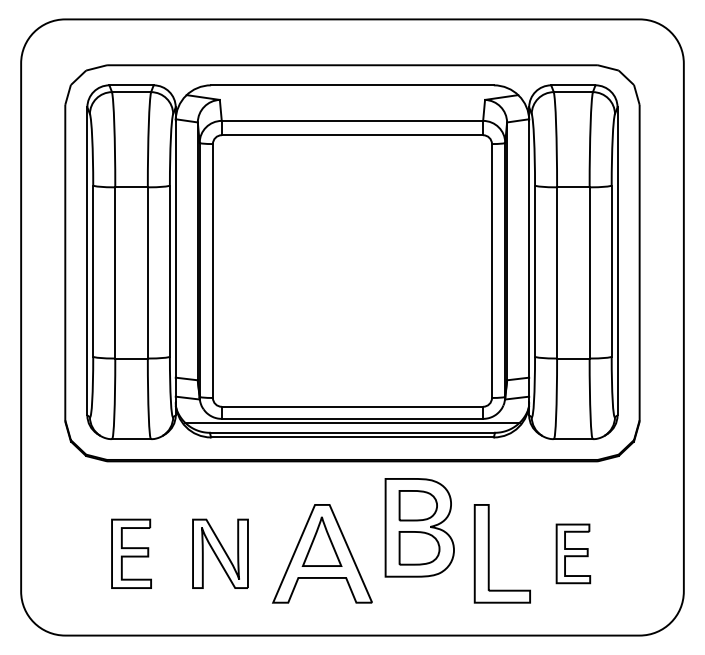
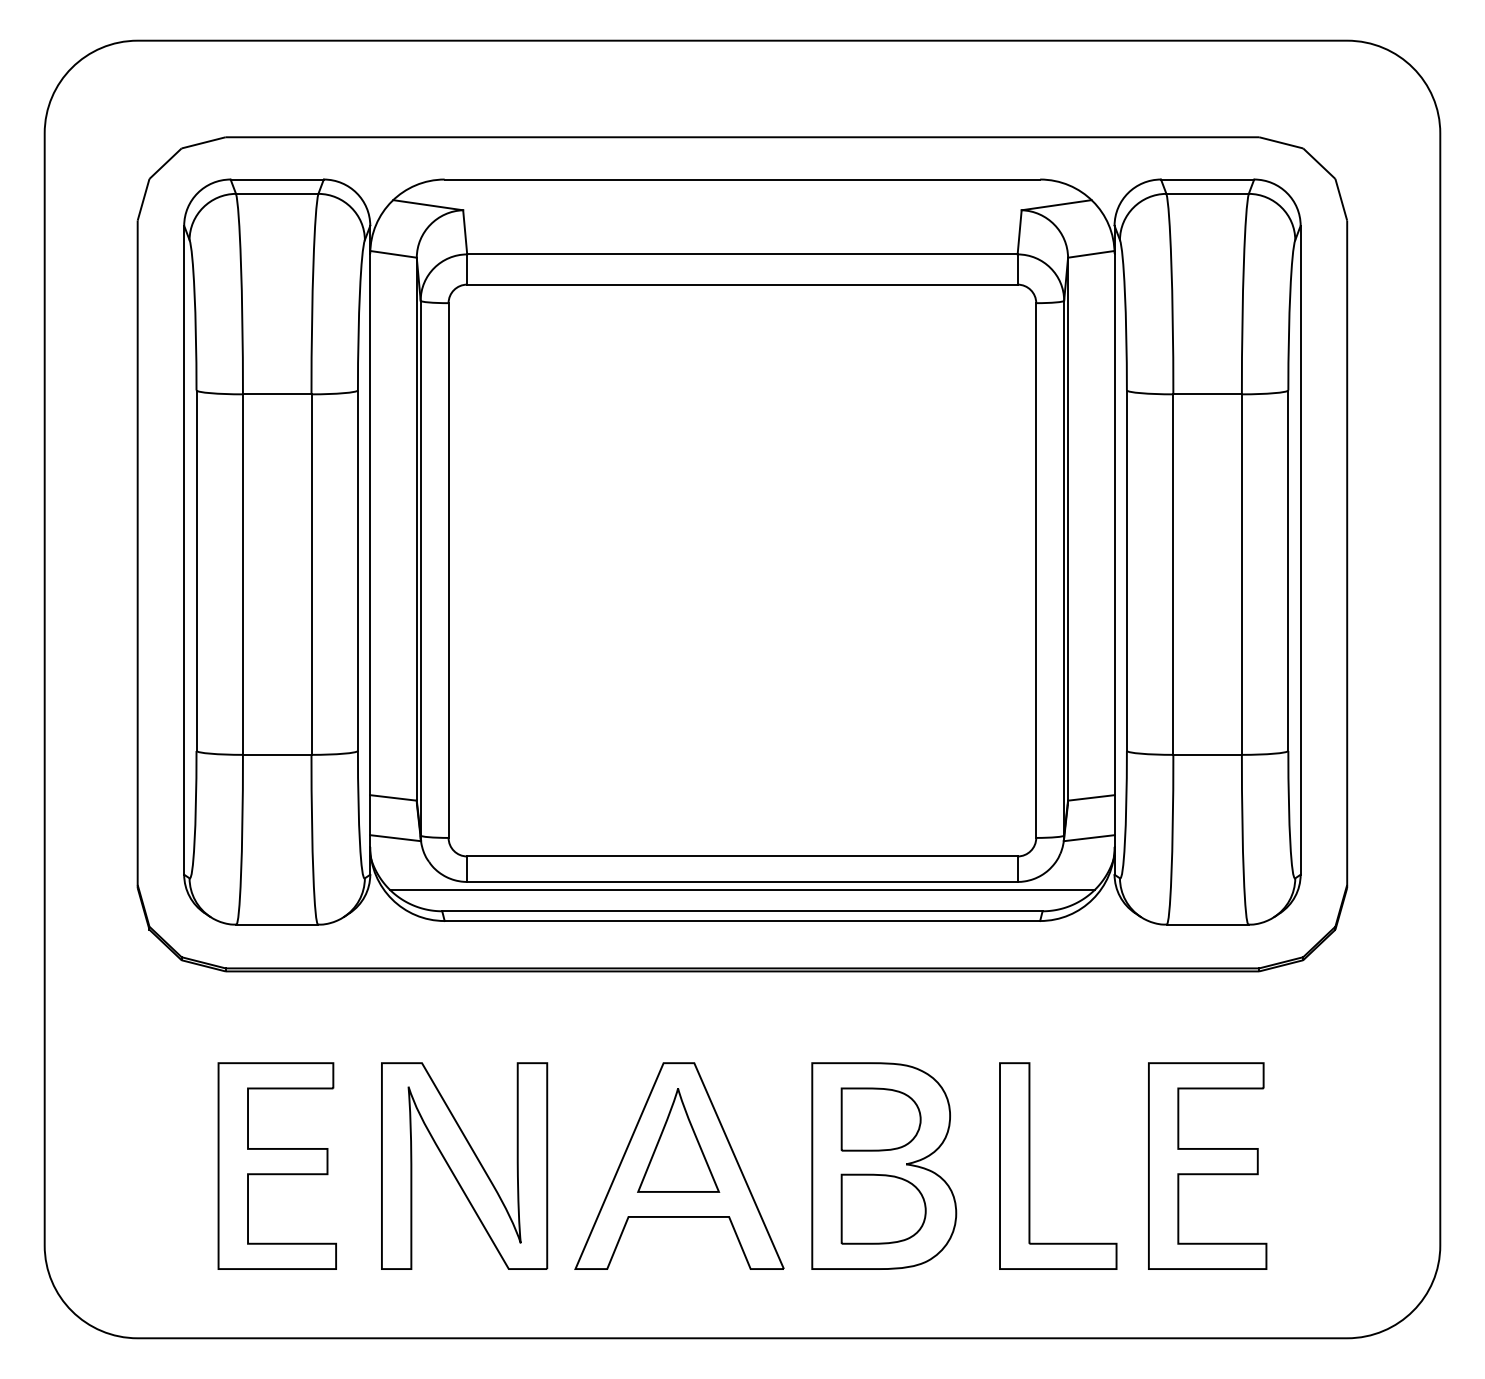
part: (419, 527) -> (883, 1165), moved
part: (131, 553) -> (277, 1165), size x1.43
part: (220, 553) -> (464, 1165), size x1.43
part: (573, 553) -> (1207, 1165), size x1.67

